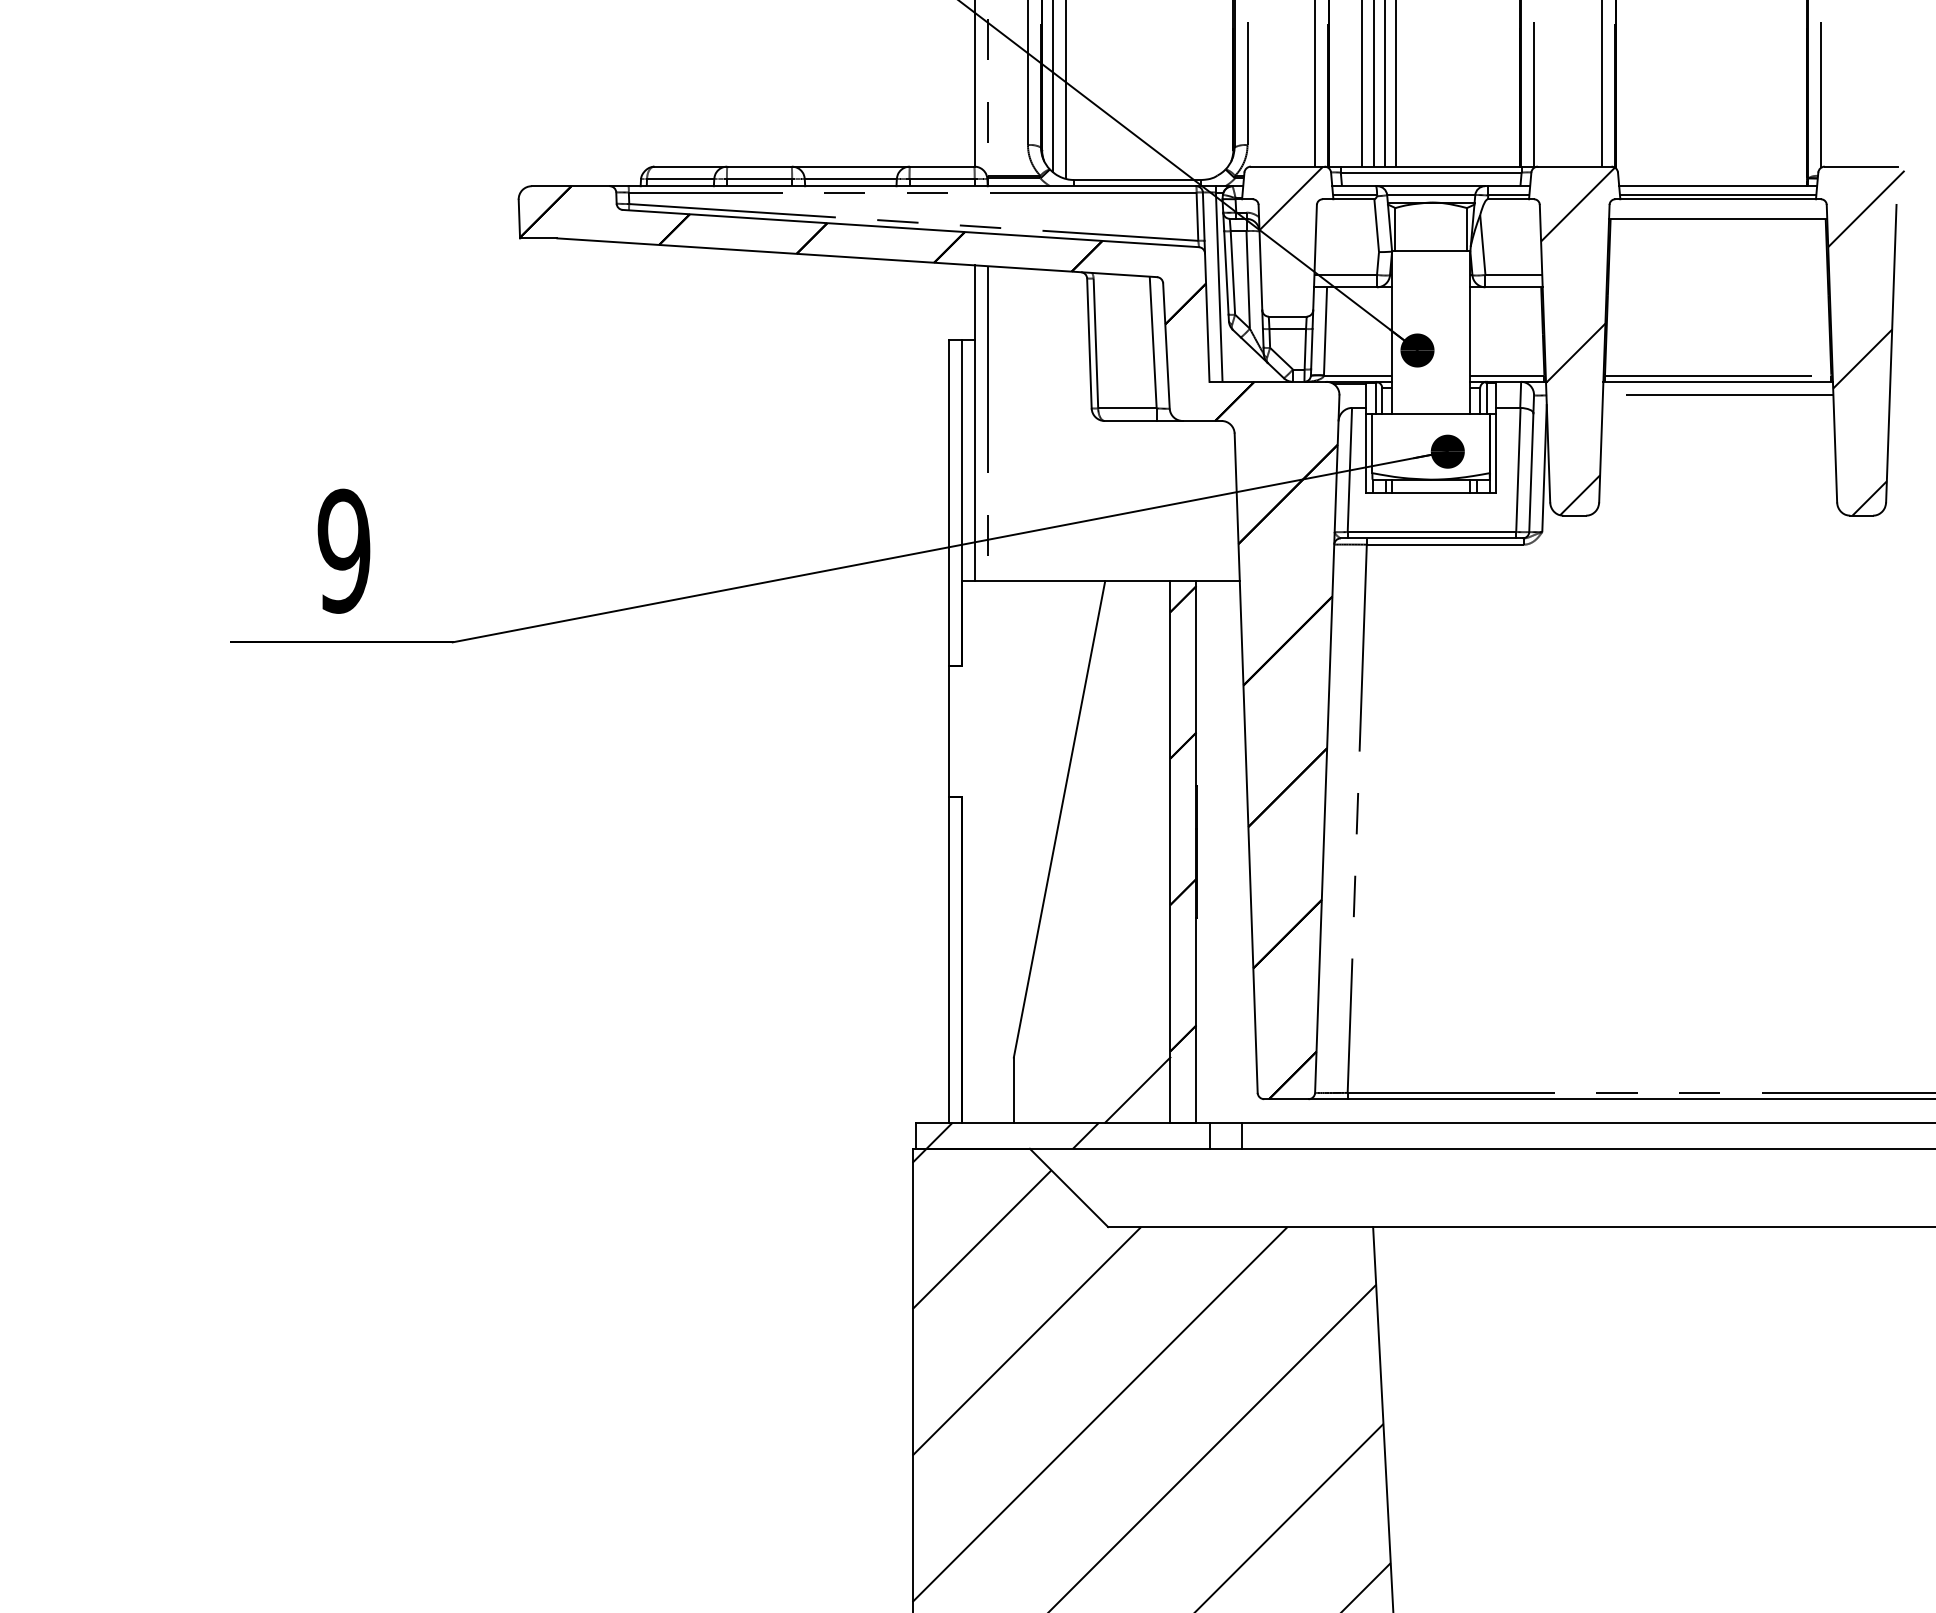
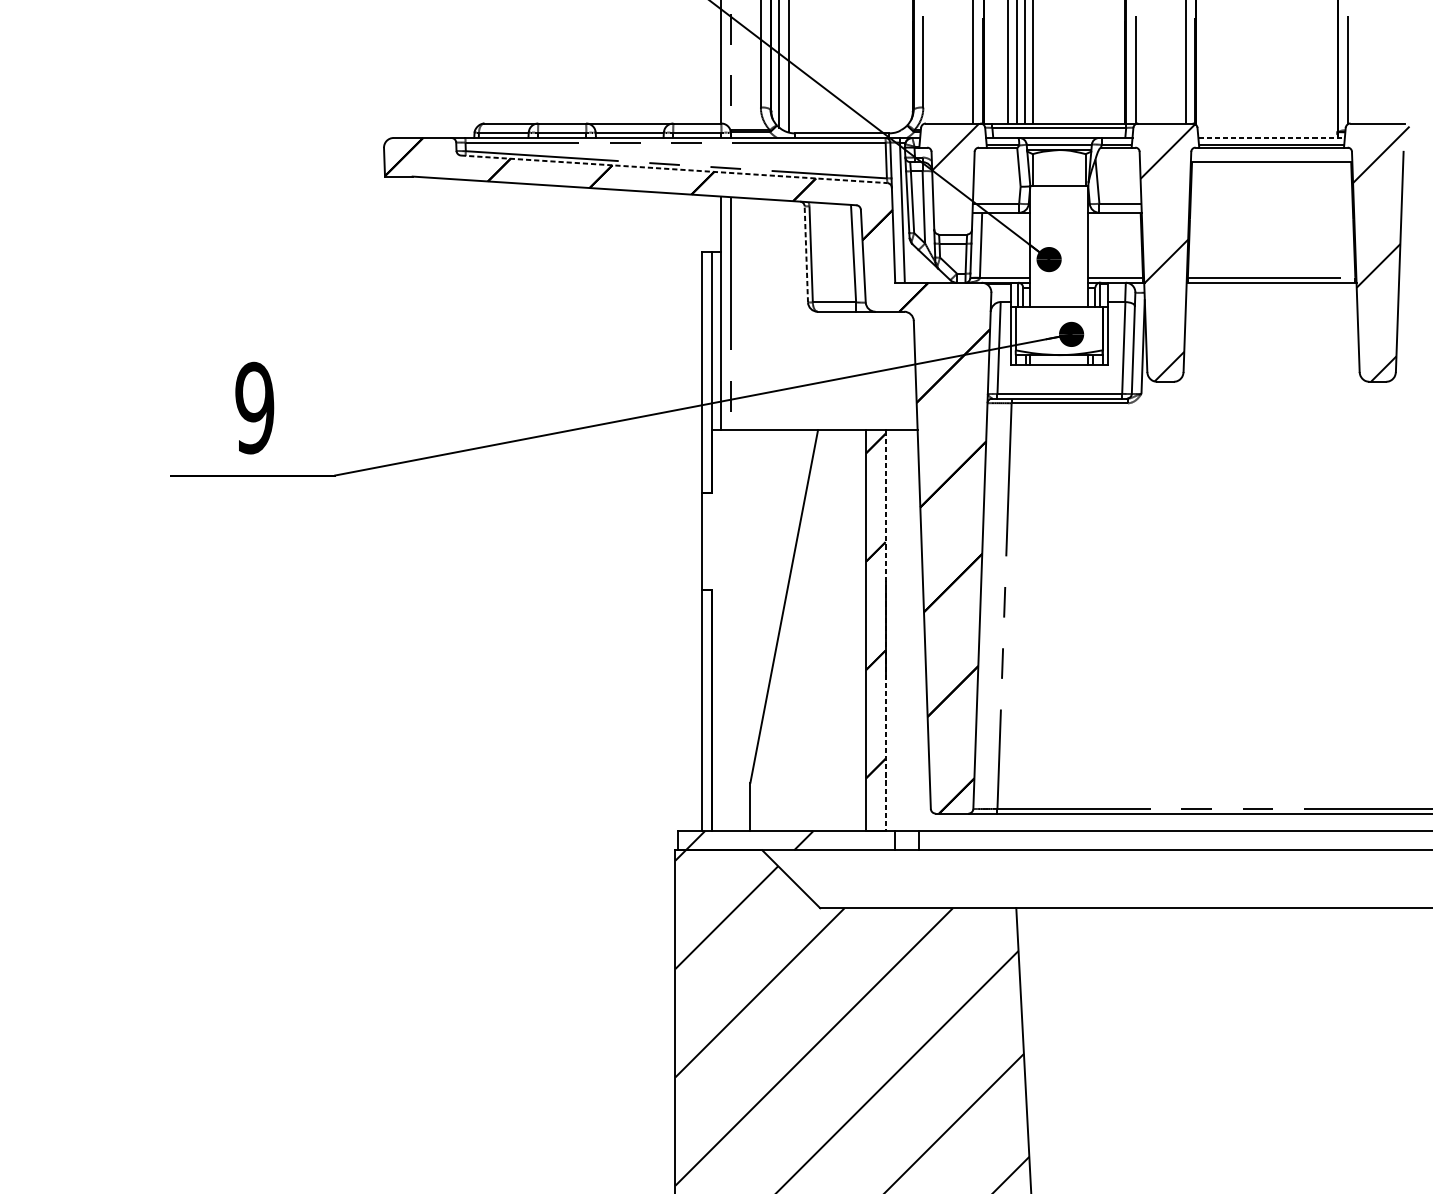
line: (1718, 186) -> (1271, 138), solid -> dashed
line: (910, 228) -> (673, 169), solid -> dashed
line: (1089, 343) -> (806, 254), solid -> dashed
line: (1717, 395) -> (1271, 292), removed
line: (1196, 852) -> (885, 631), solid -> dashed
line: (1137, 1089) -> (841, 806), removed

